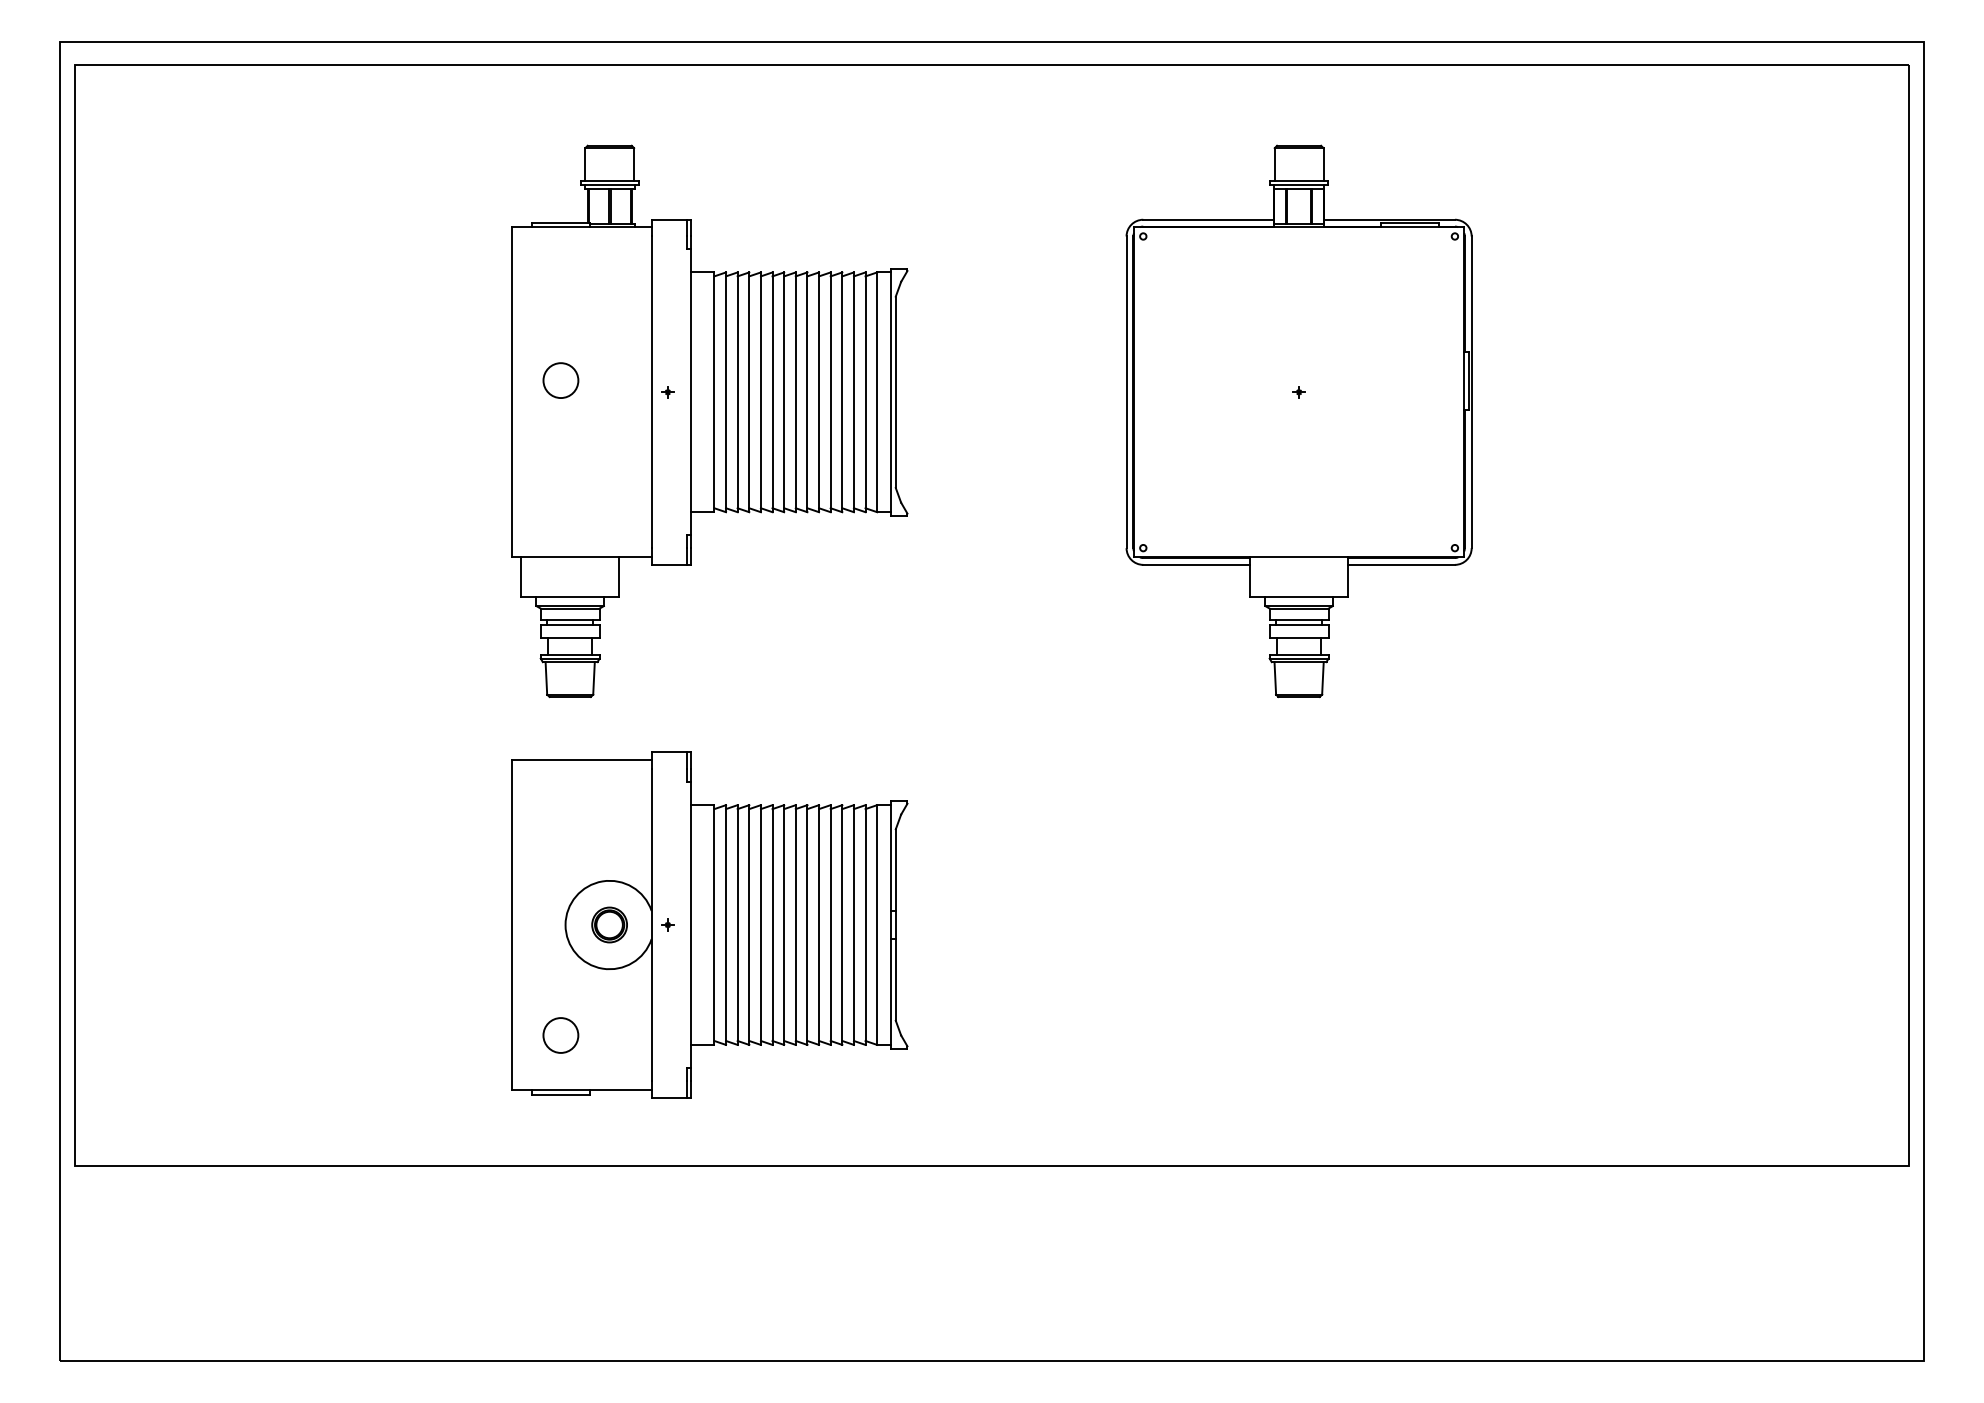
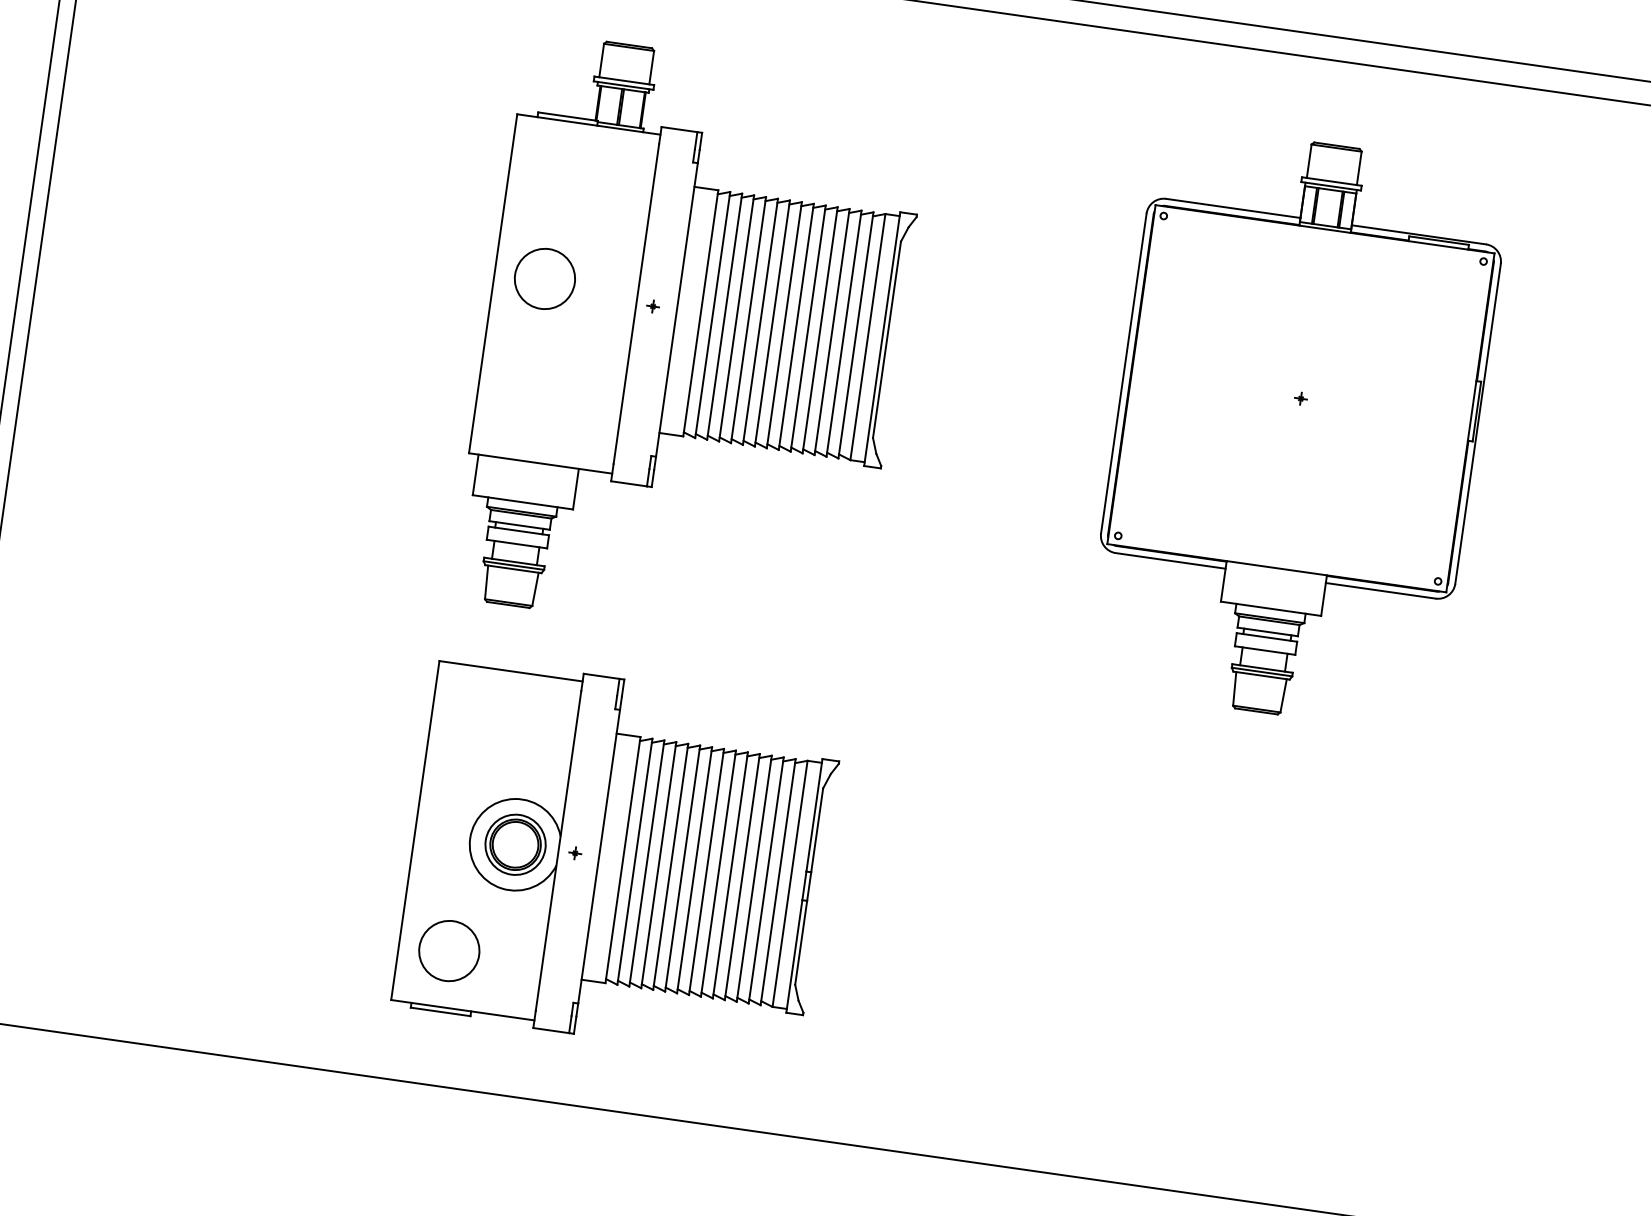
circle: (560, 380) -> (544, 278), size x1.67
part: (609, 924) -> (515, 844), size x1.67
circle: (560, 1035) -> (448, 950), size x1.67

